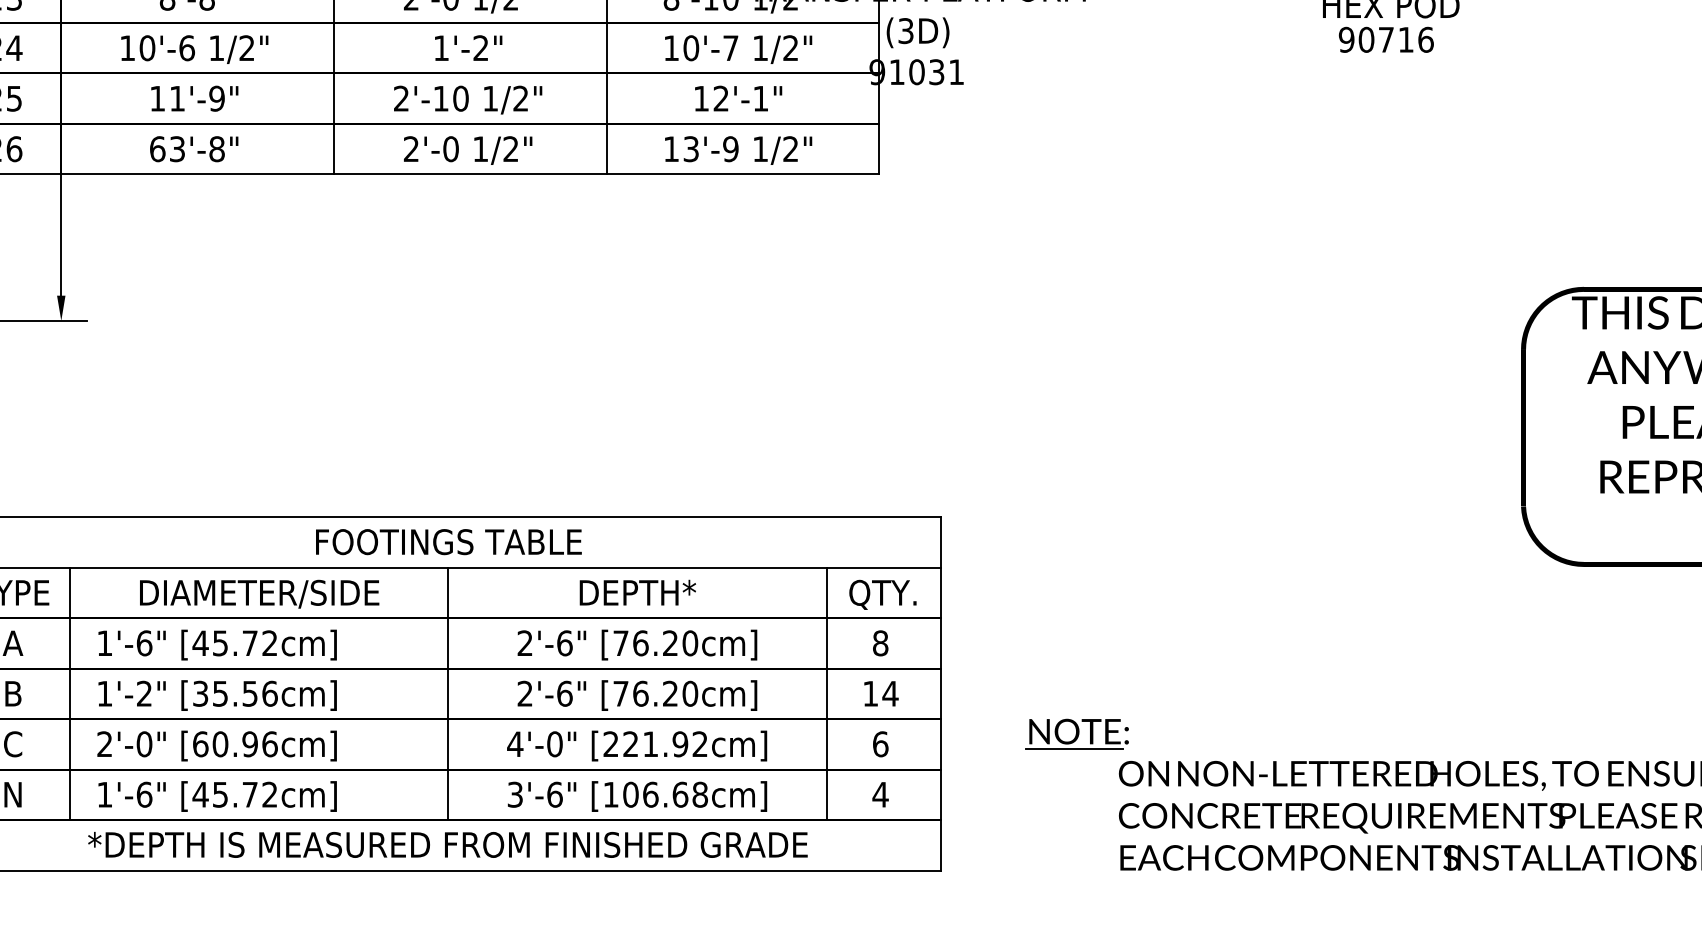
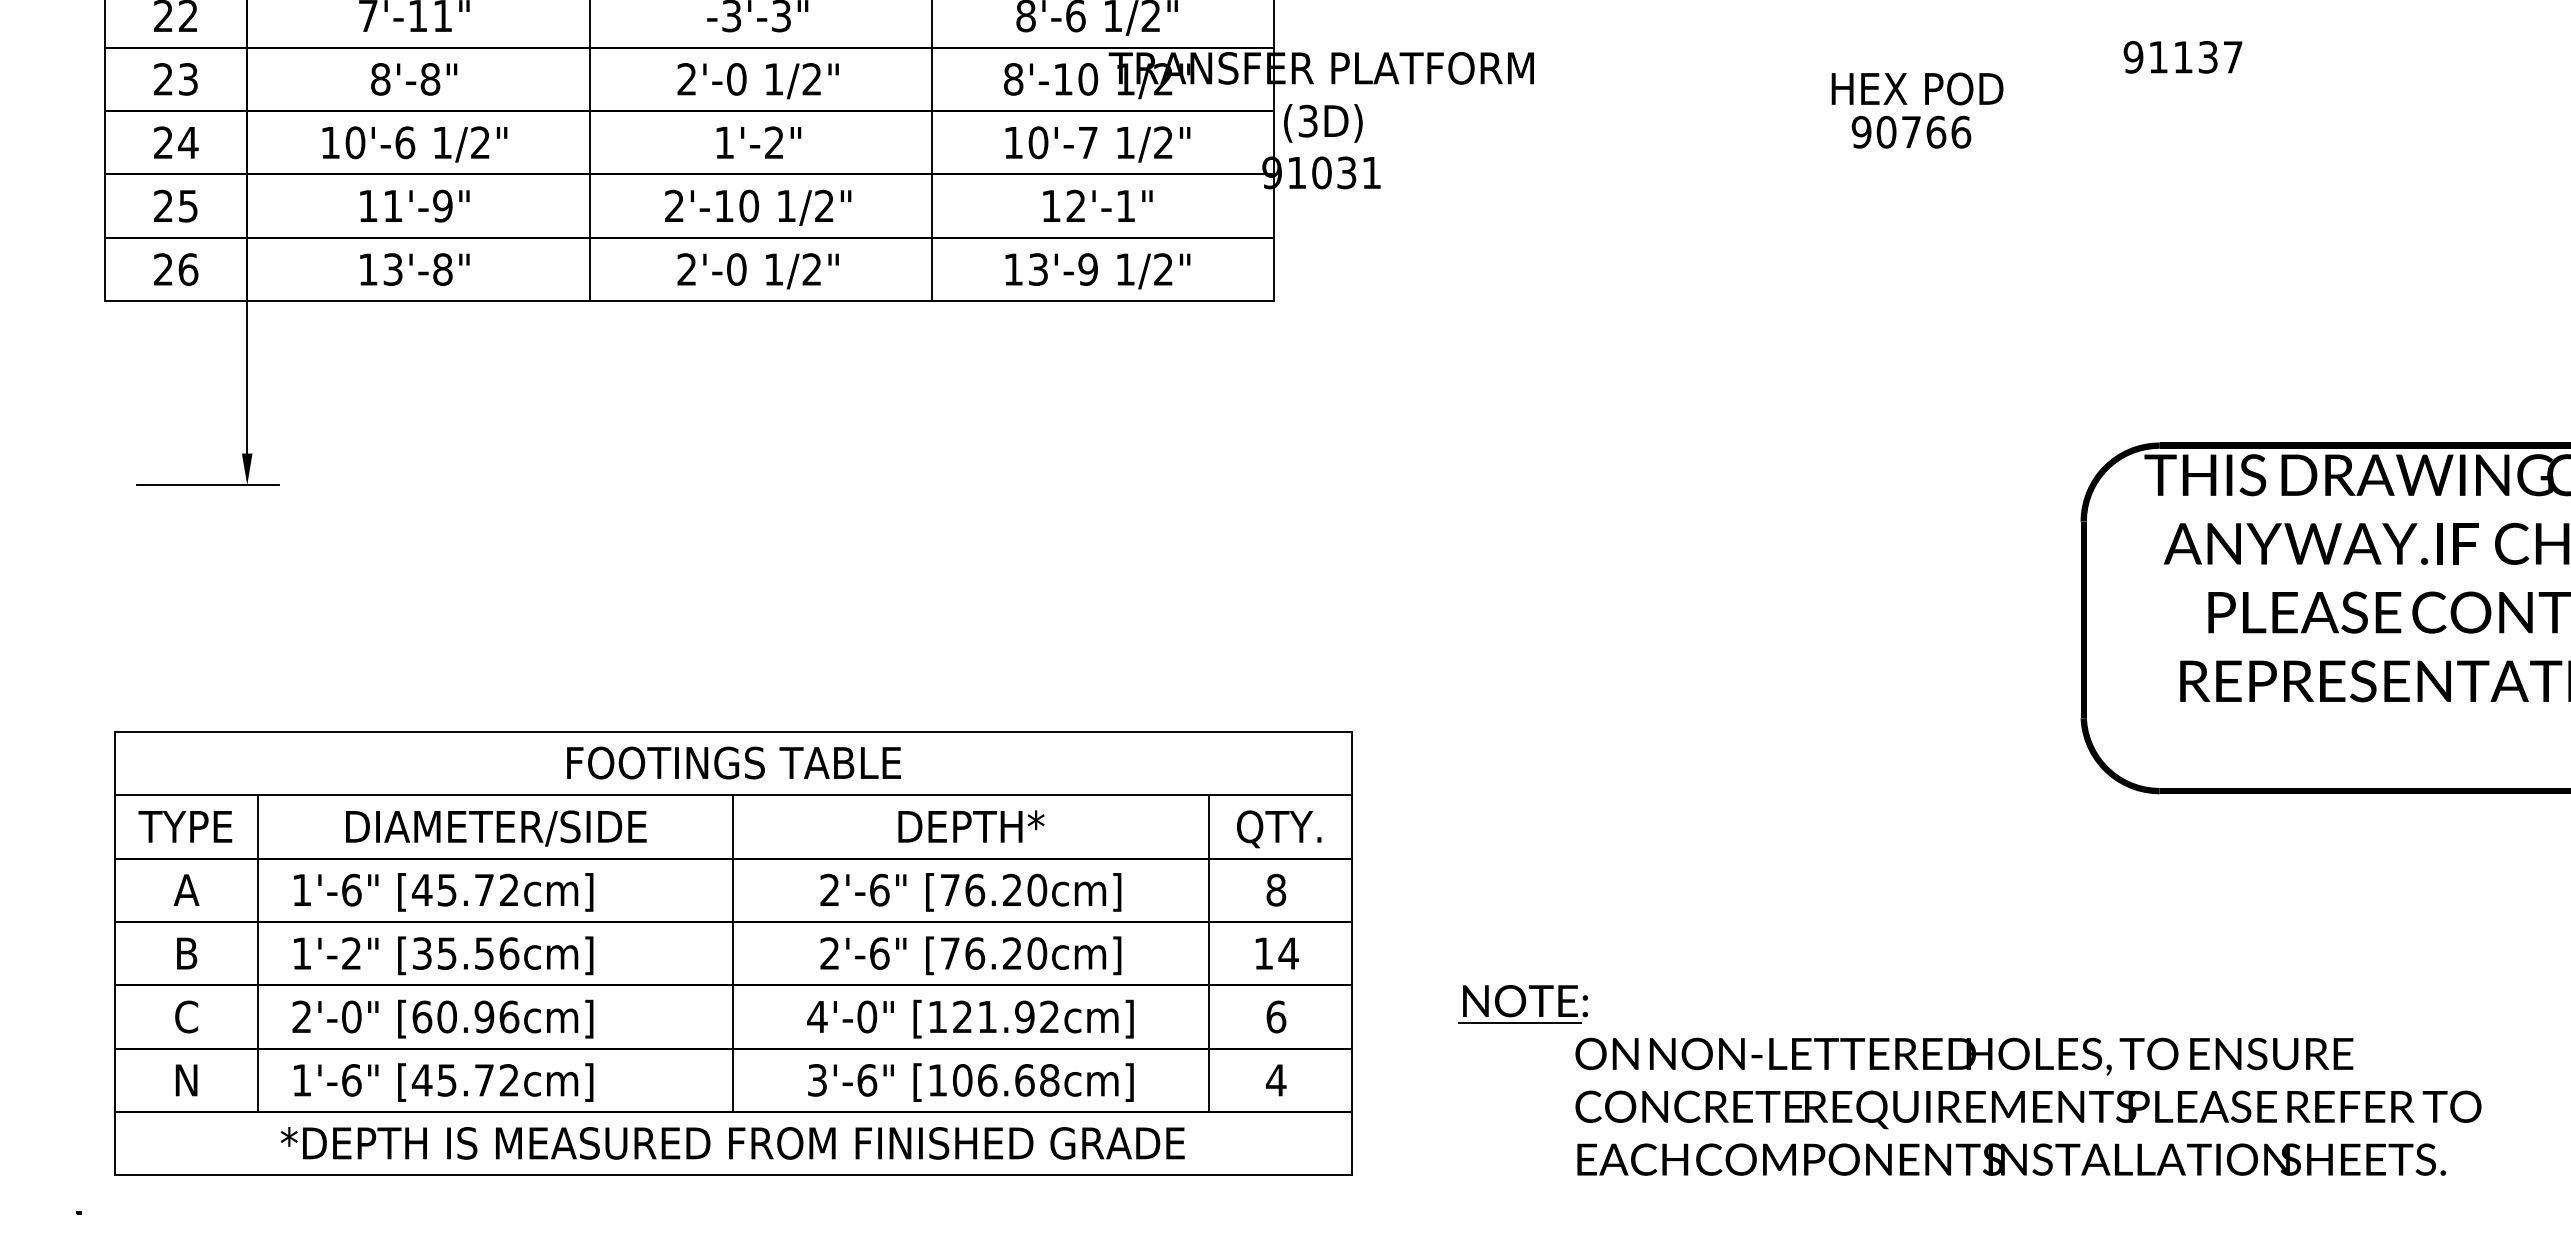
text: (1406, 39) -> (1936, 131), 90716 -> 90766
text: (157, 149) -> (368, 269), 63'-8" -> 13'-8"
text: (610, 743) -> (937, 1016), [221.92cm] -> [121.92cm]

